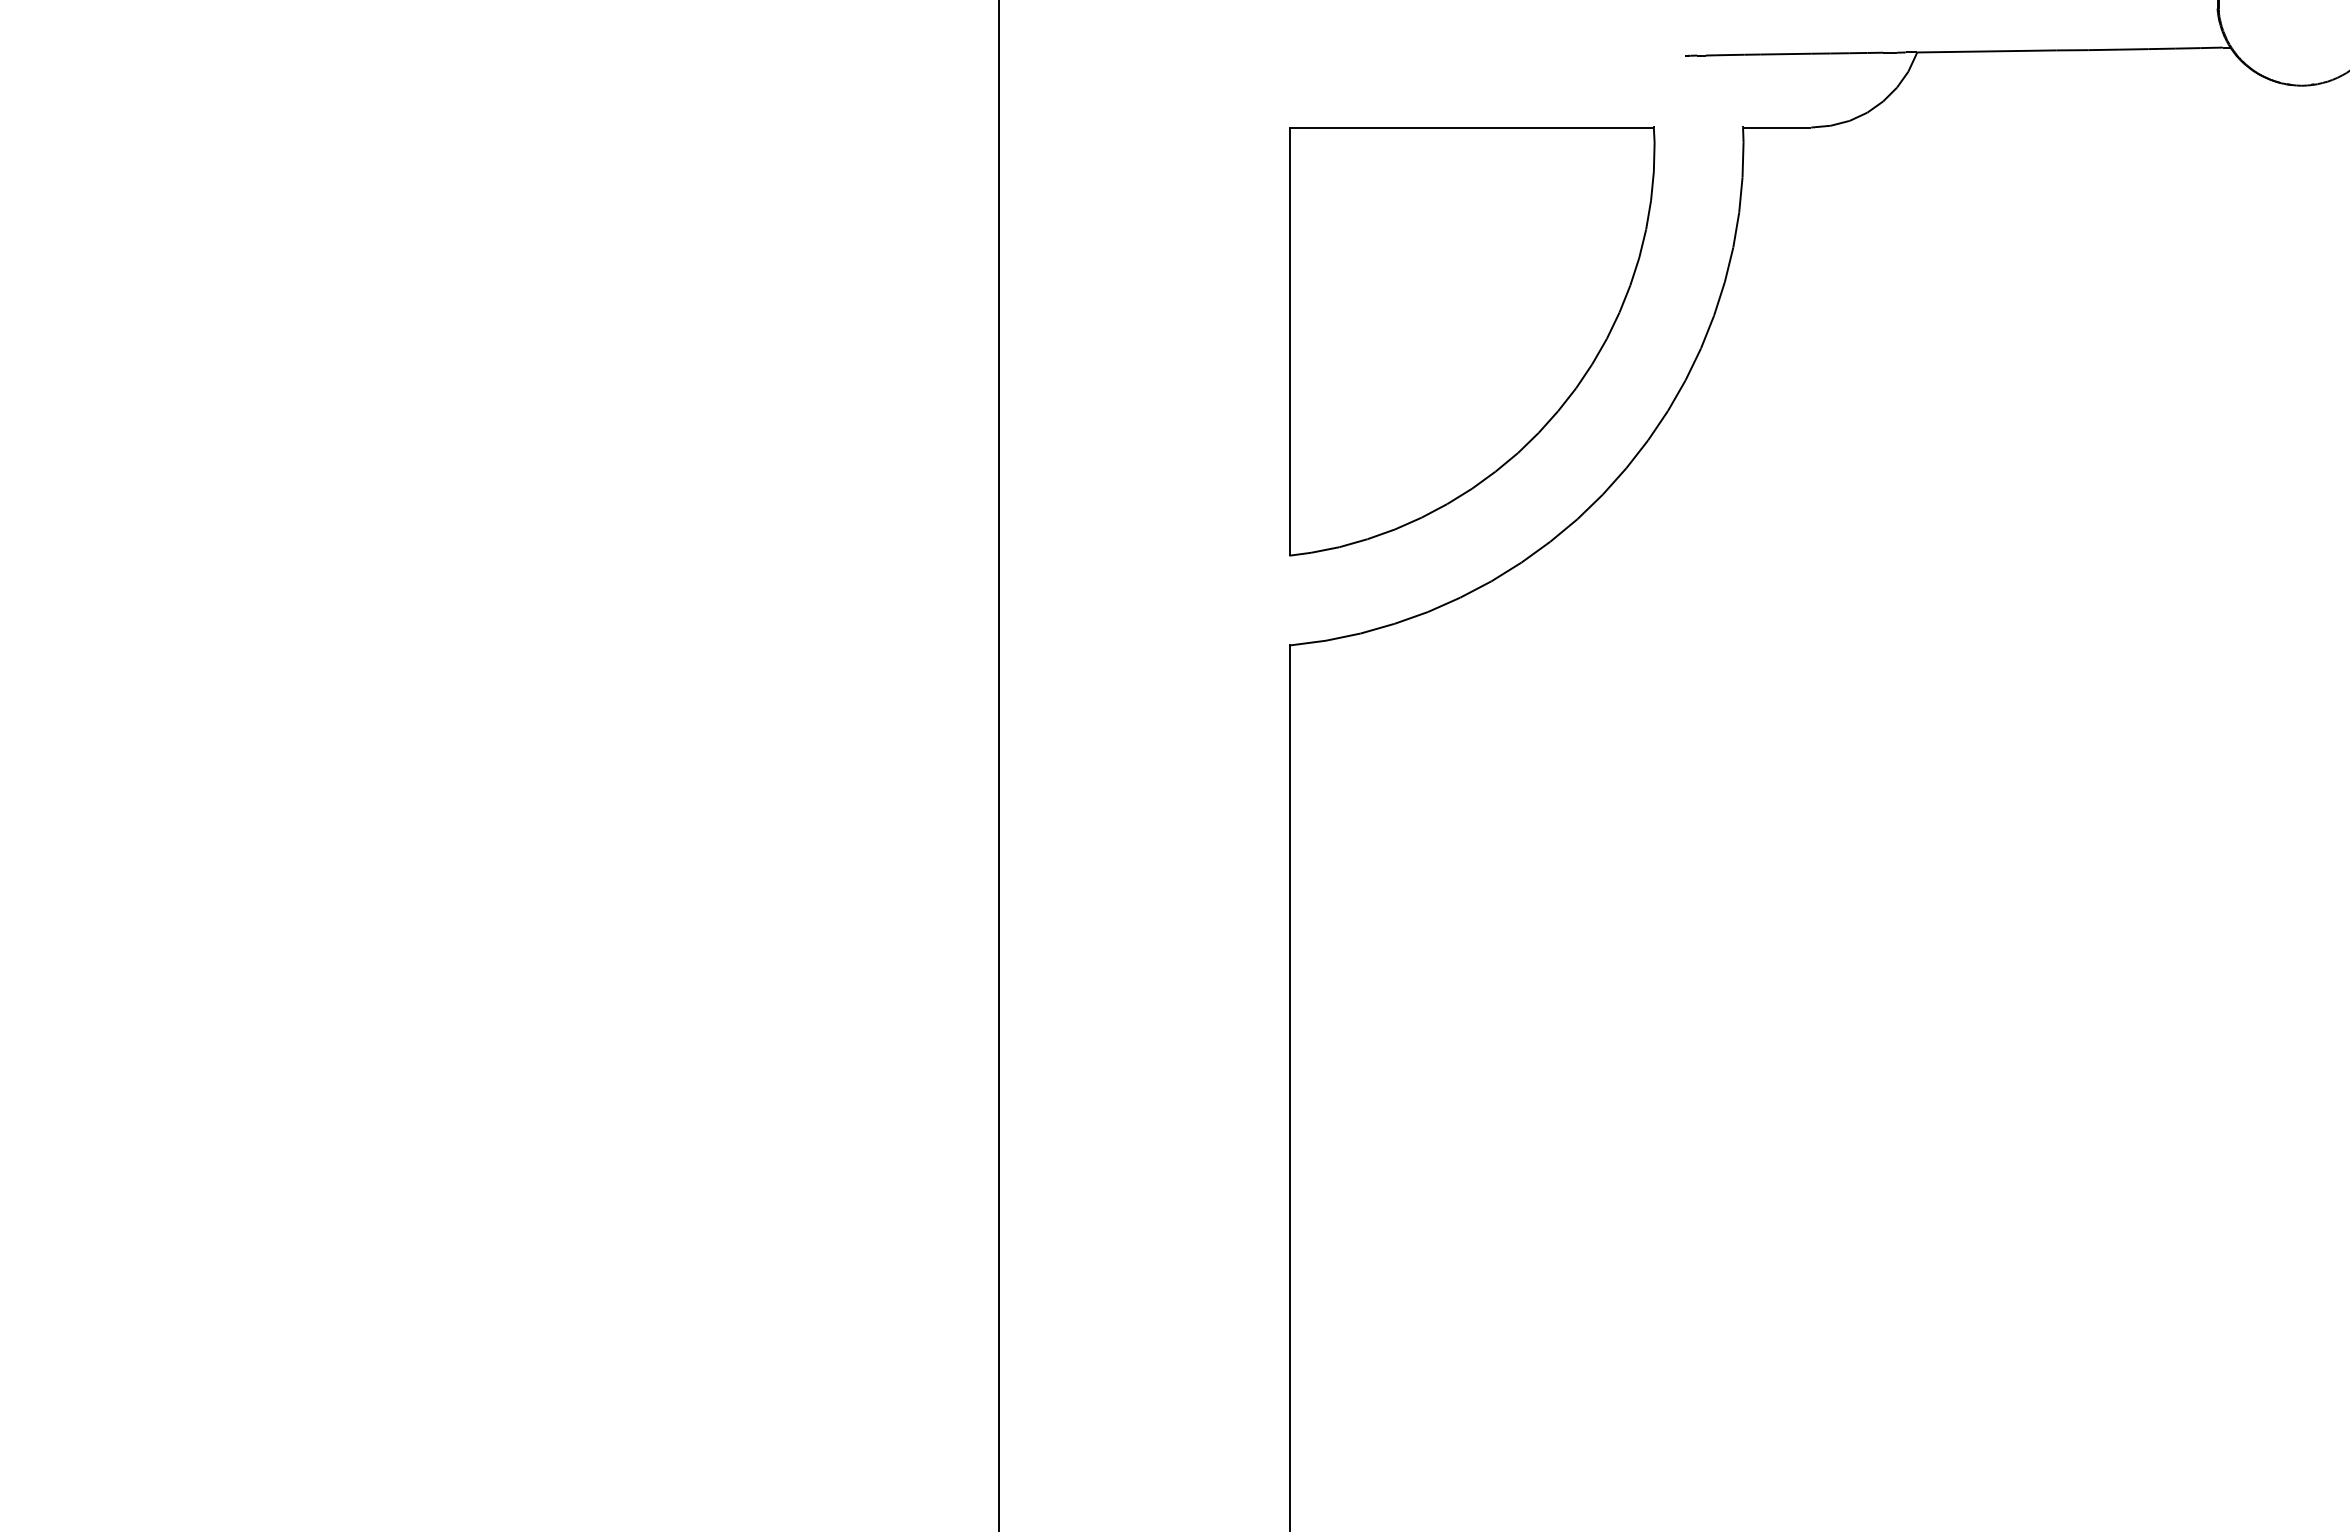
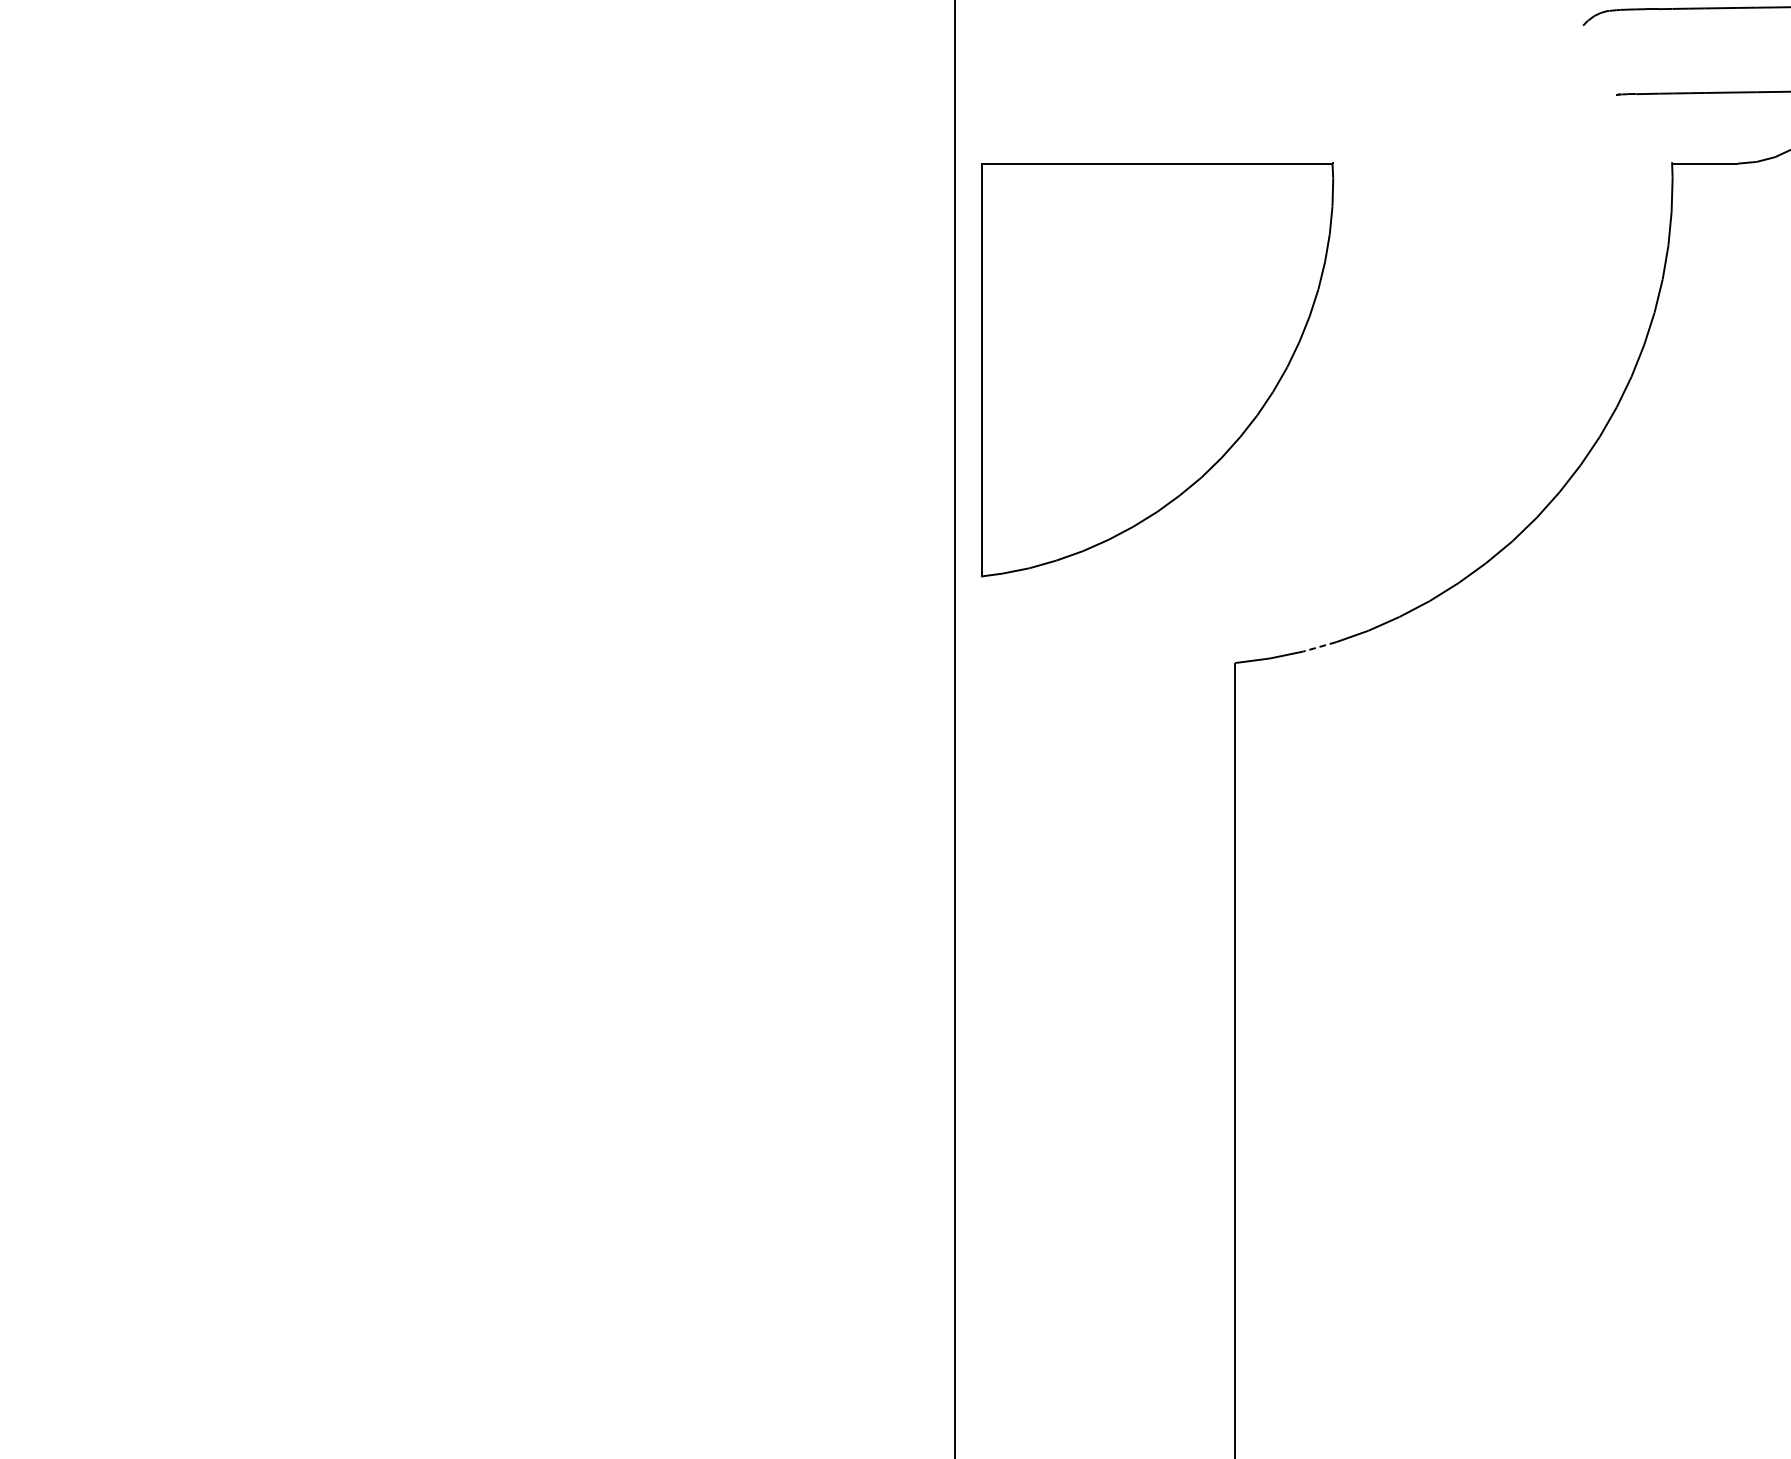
part: (1472, 341) -> (1157, 369), moved
line: (1377, 628) -> (1319, 646), solid -> dashed

